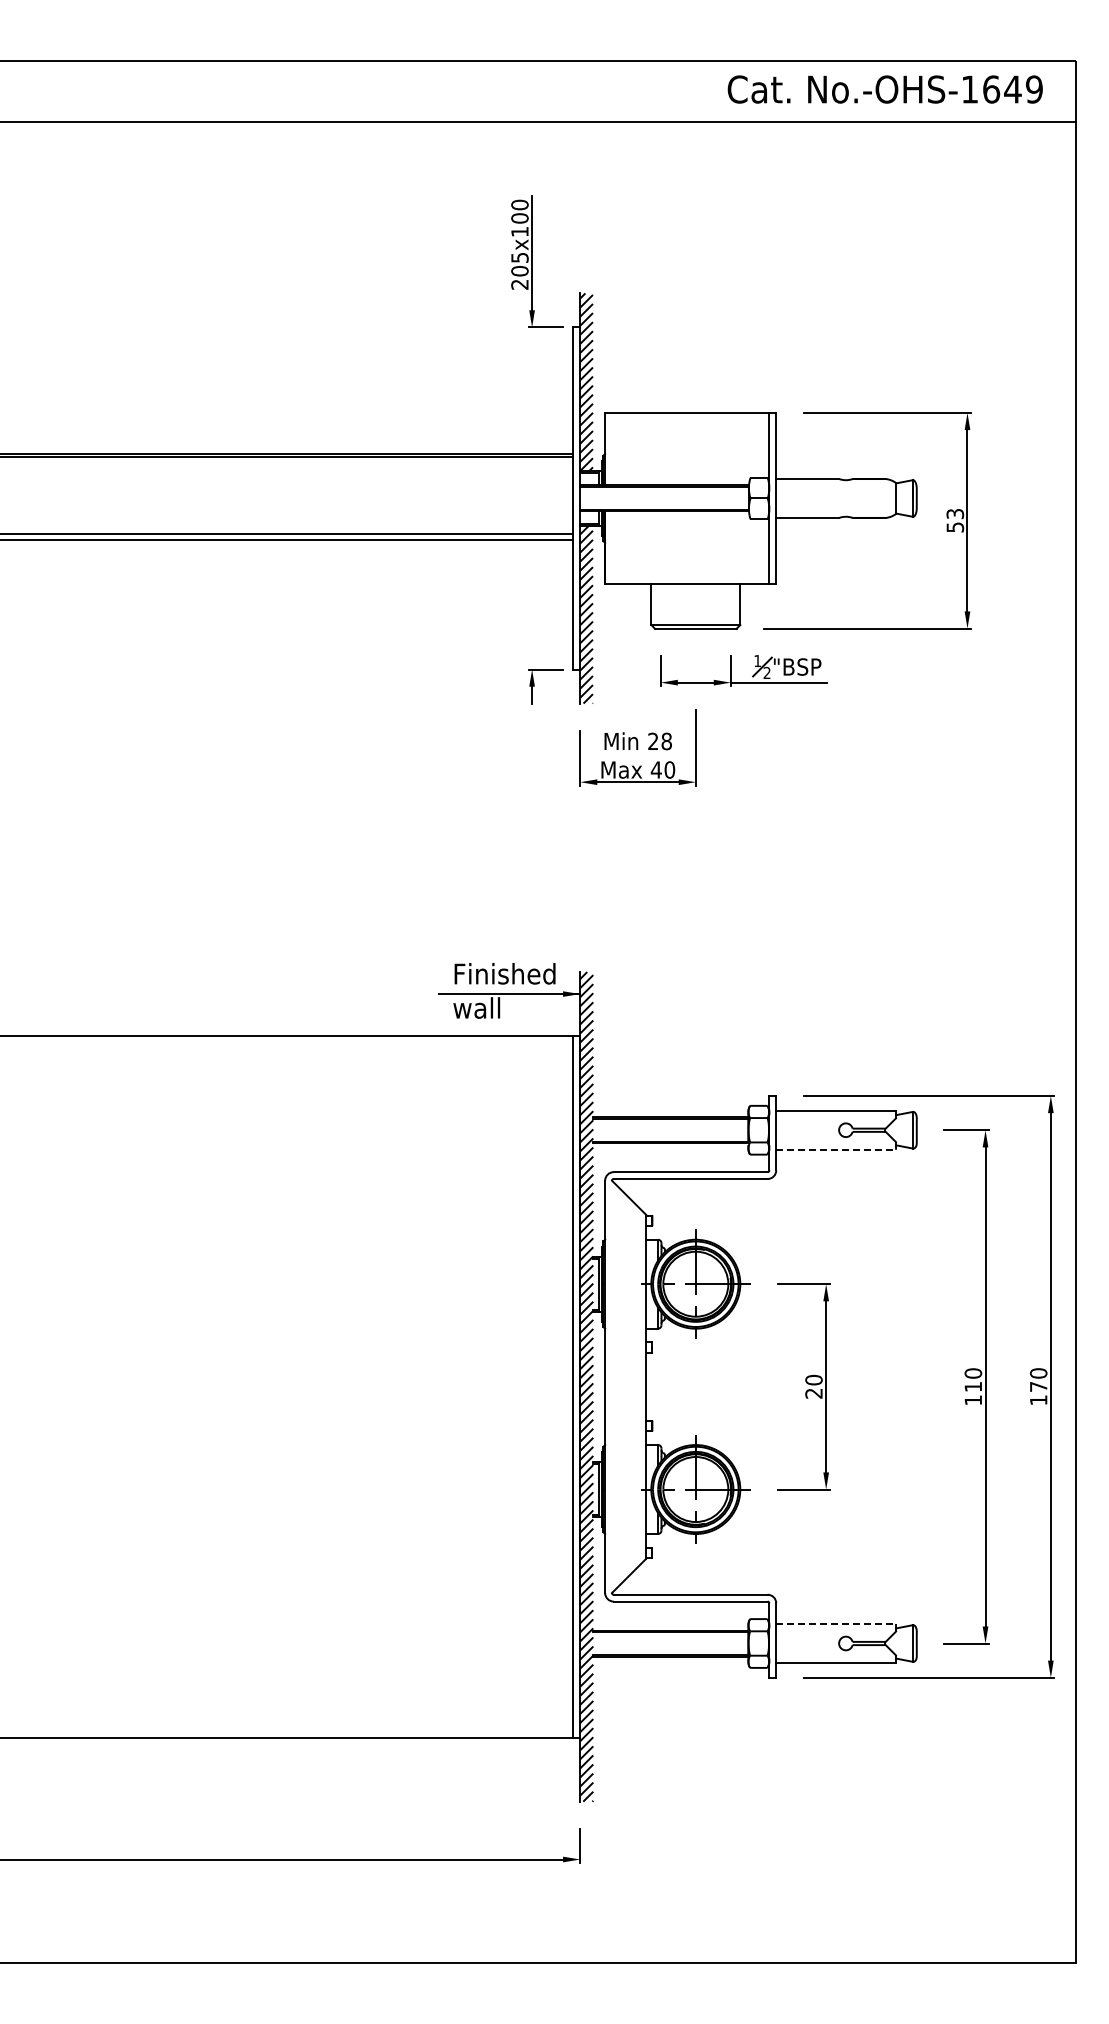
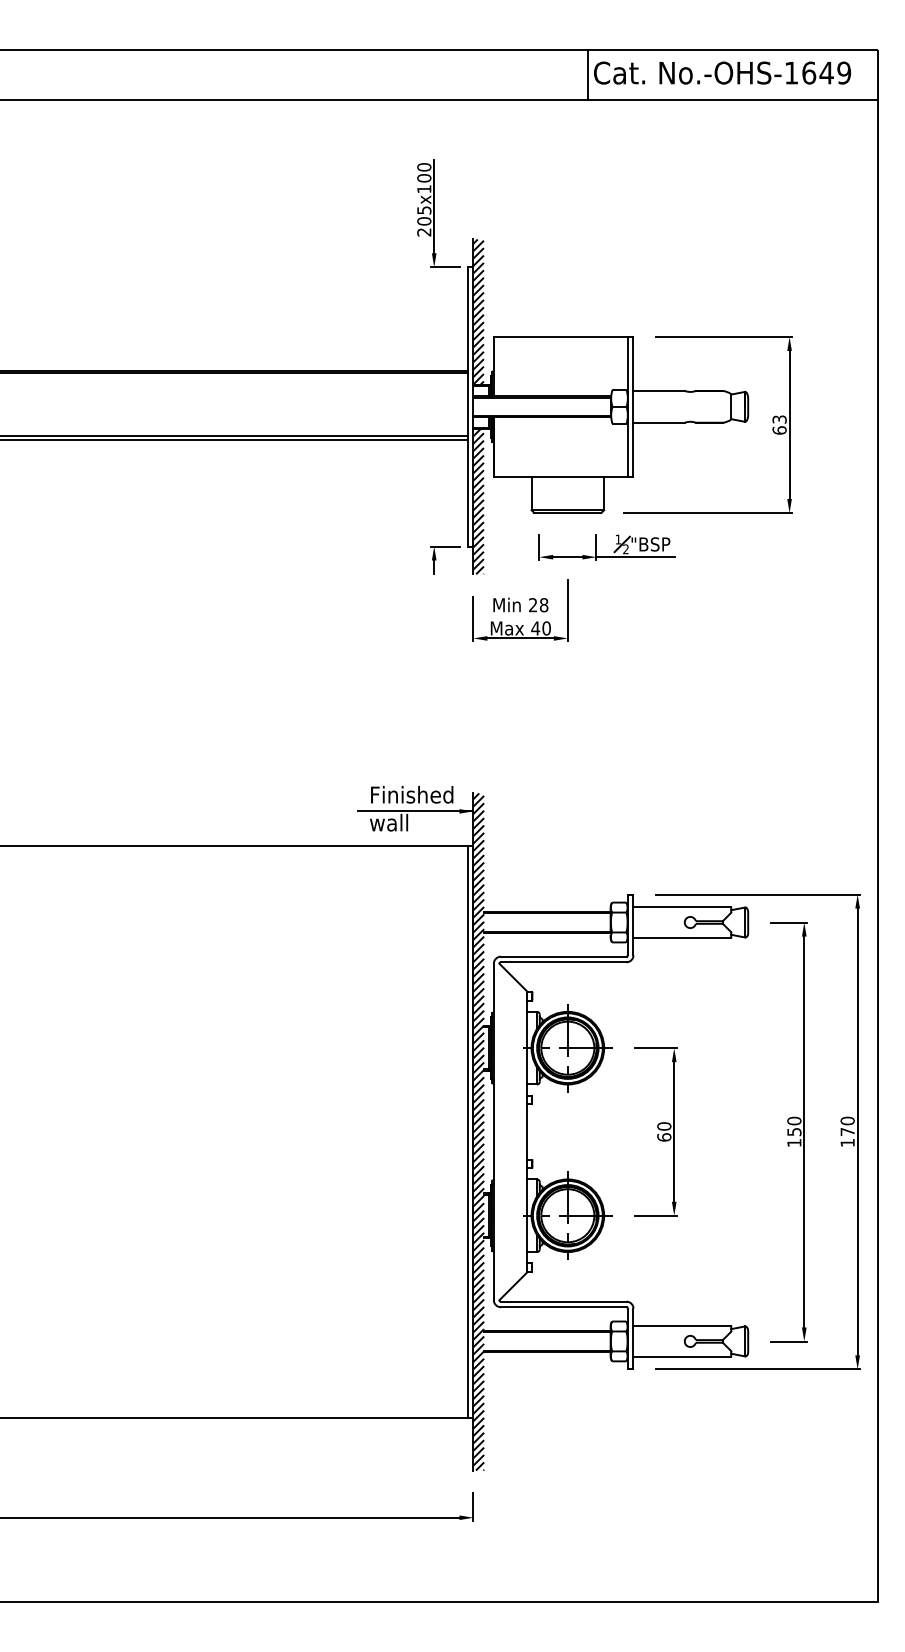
line: (720, 91) -> (587, 74), added
text: (955, 527) -> (779, 430), 53 -> 63
line: (836, 1149) -> (682, 938), dashed -> solid
text: (973, 1386) -> (794, 1131), 110 -> 150
text: (813, 1393) -> (663, 1137), 20 -> 60
line: (836, 1624) -> (682, 1325), dashed -> solid

